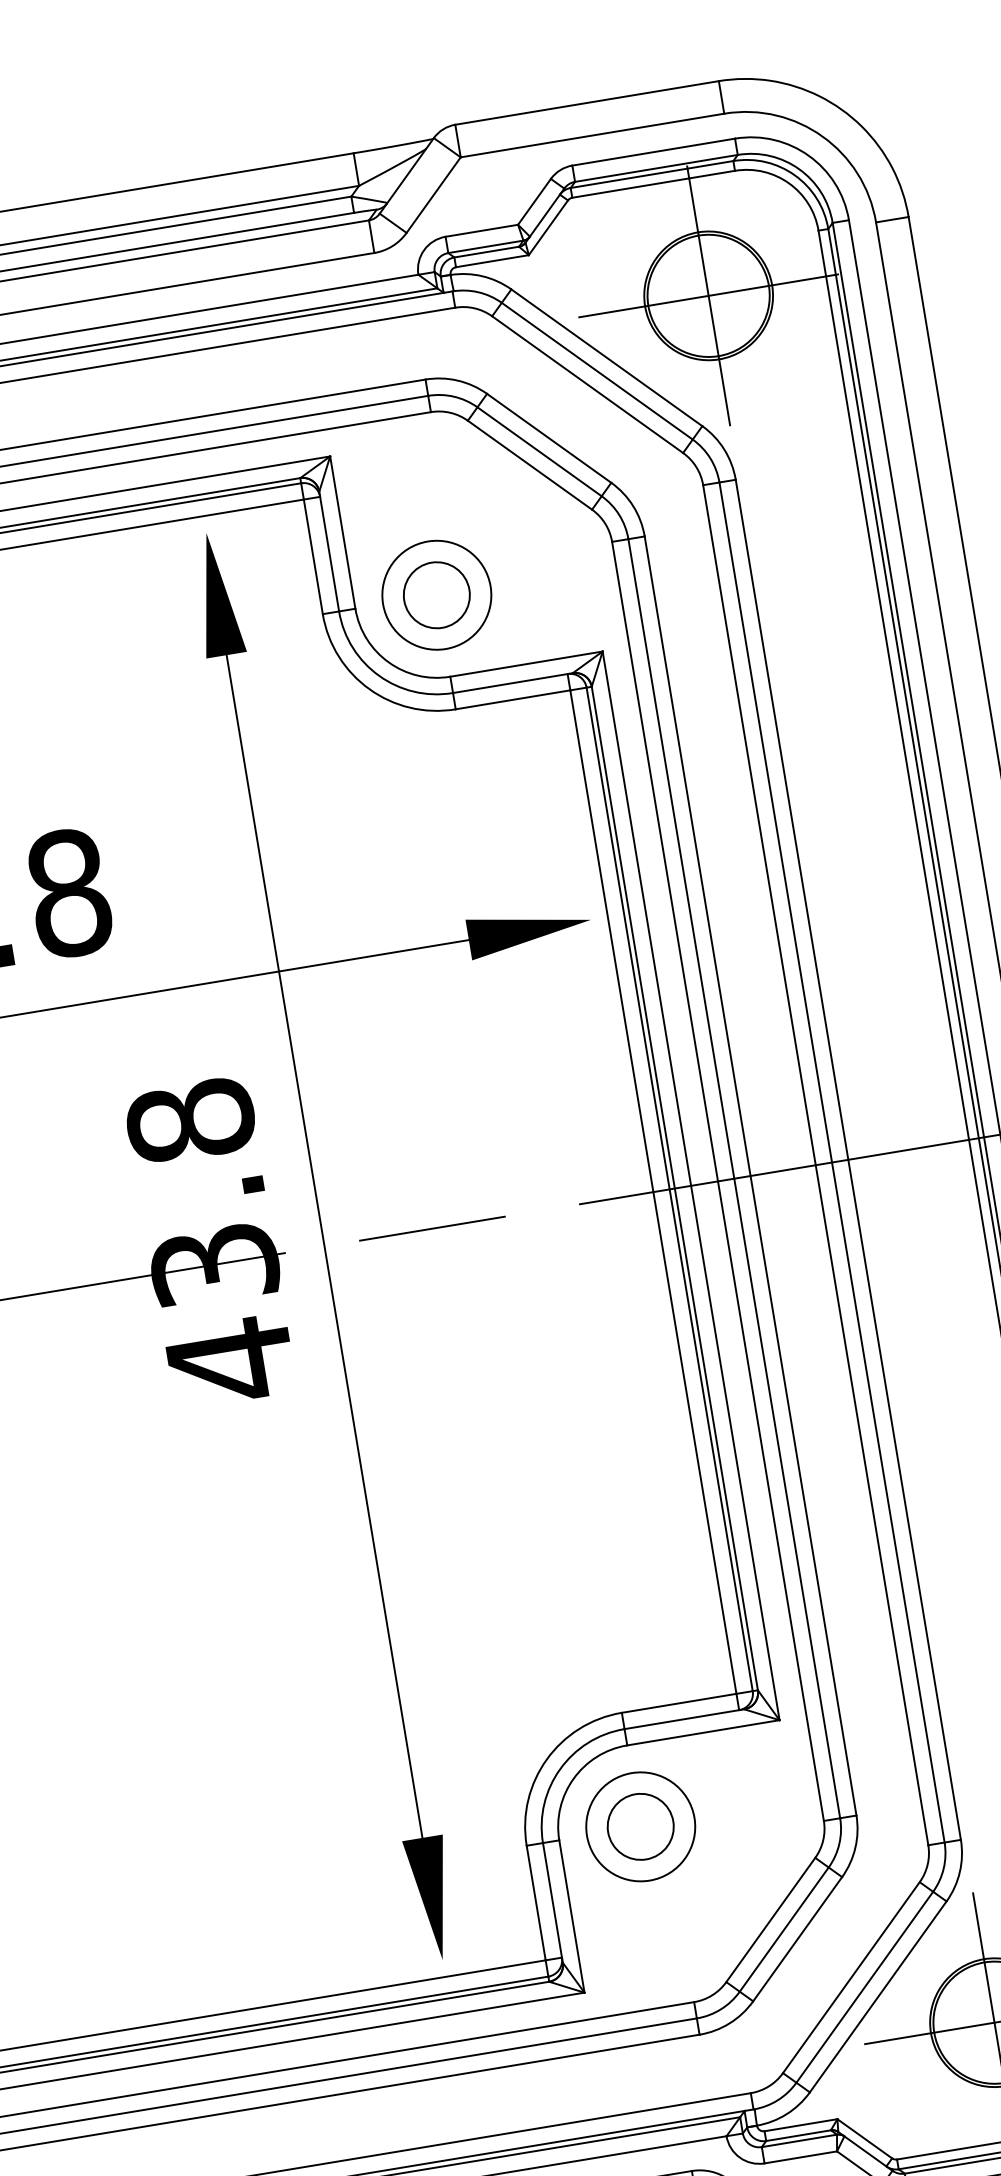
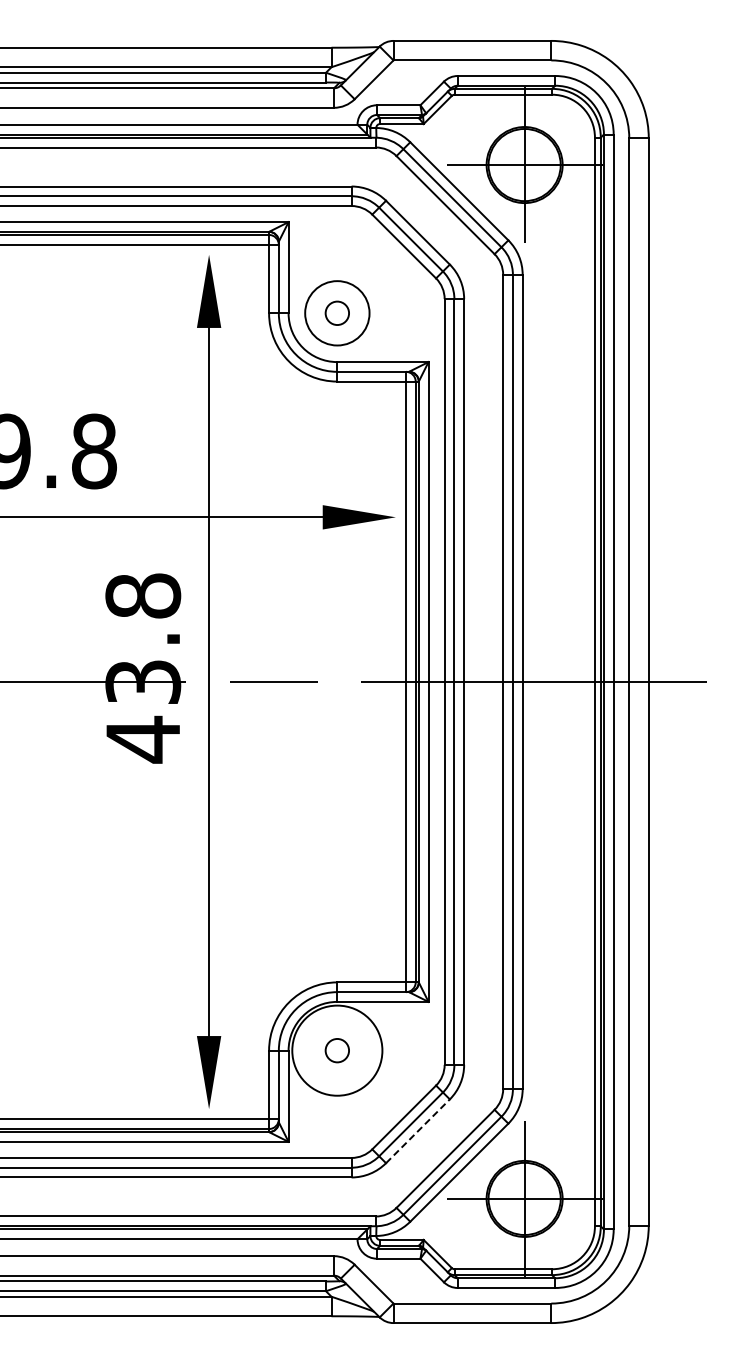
circle: (435, 594) -> (336, 312), size x0.6
circle: (639, 1826) -> (336, 1050), size x0.6
circle: (640, 1826) -> (337, 1050), size x1.4
line: (798, 1937) -> (418, 1130), solid -> dashed

